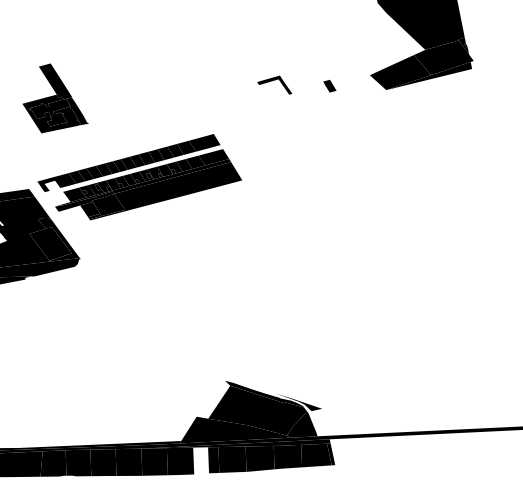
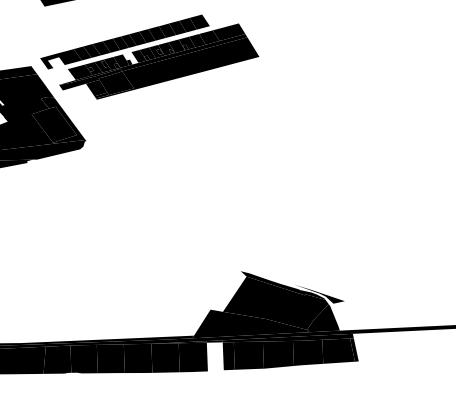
fill: (204, 142) -> (218, 16), removed
fill: (121, 181) -> (130, 58), removed

